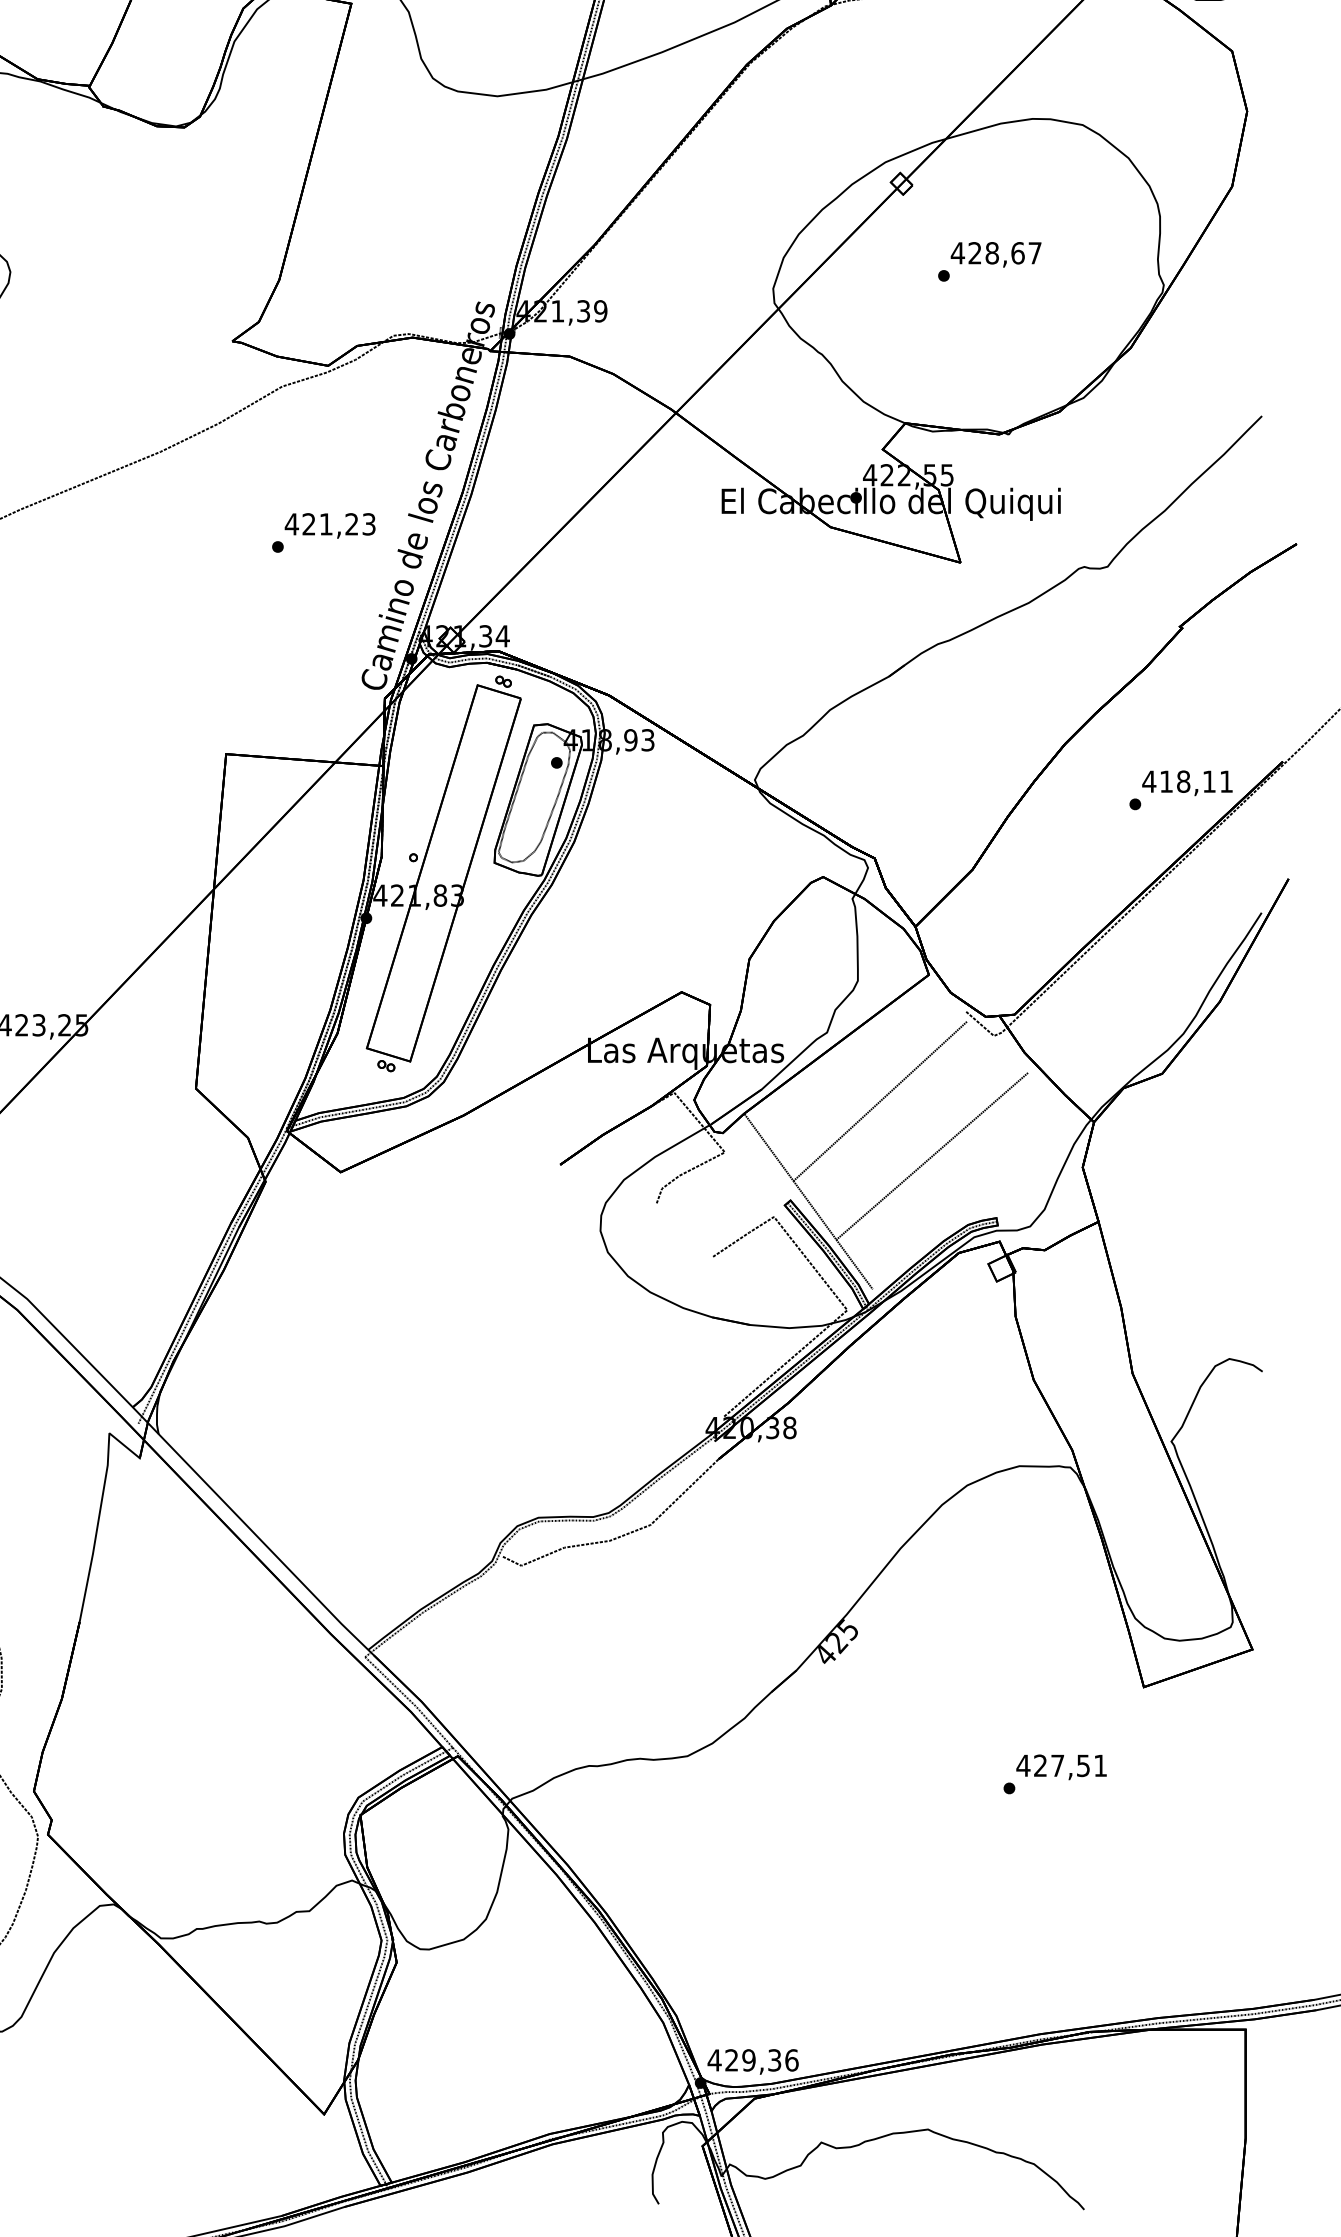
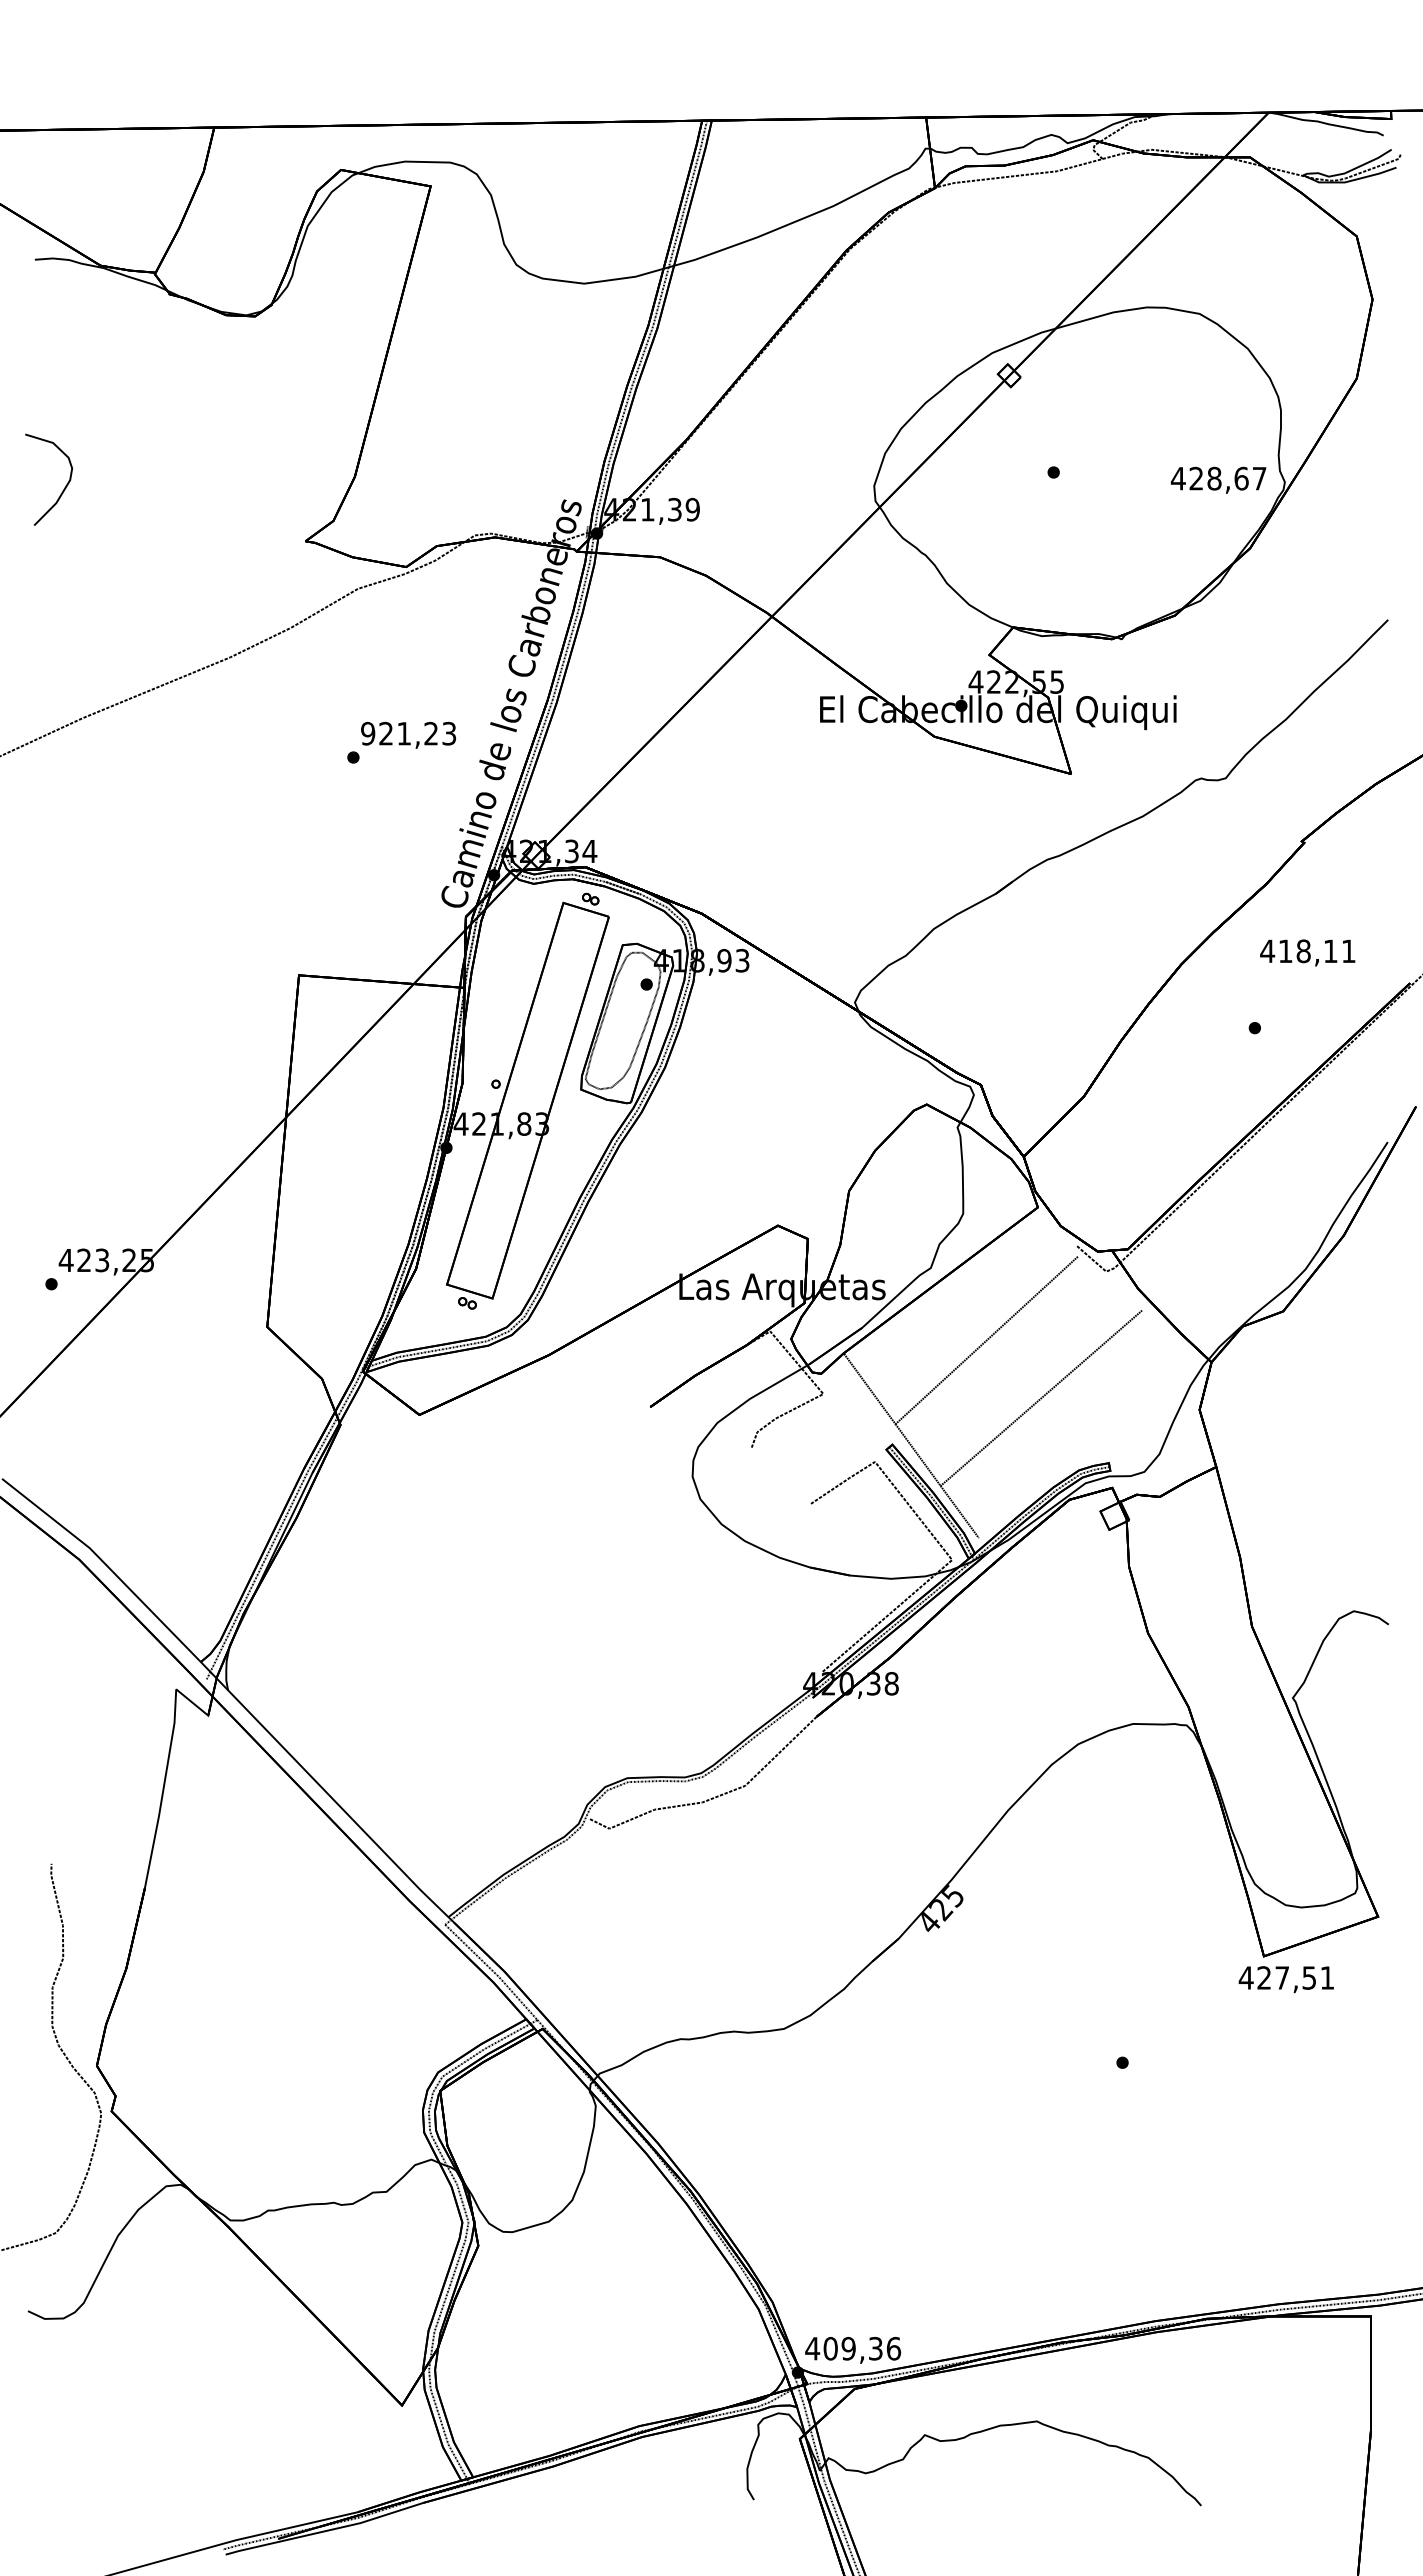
text: (996, 254) -> (1218, 479), moved
text: (291, 524) -> (367, 733), 421,23 -> 921,23
text: (1187, 782) -> (1307, 952), moved
text: (1060, 1767) -> (1285, 1979), moved
text: (731, 2060) -> (830, 2348), 429,36 -> 409,36

